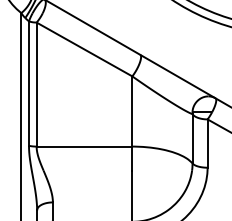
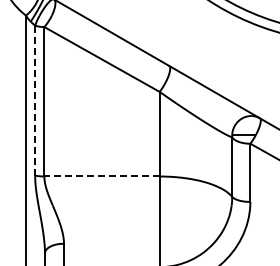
line: (29, 83) -> (35, 100), solid -> dashed
line: (84, 146) -> (102, 176), solid -> dashed

